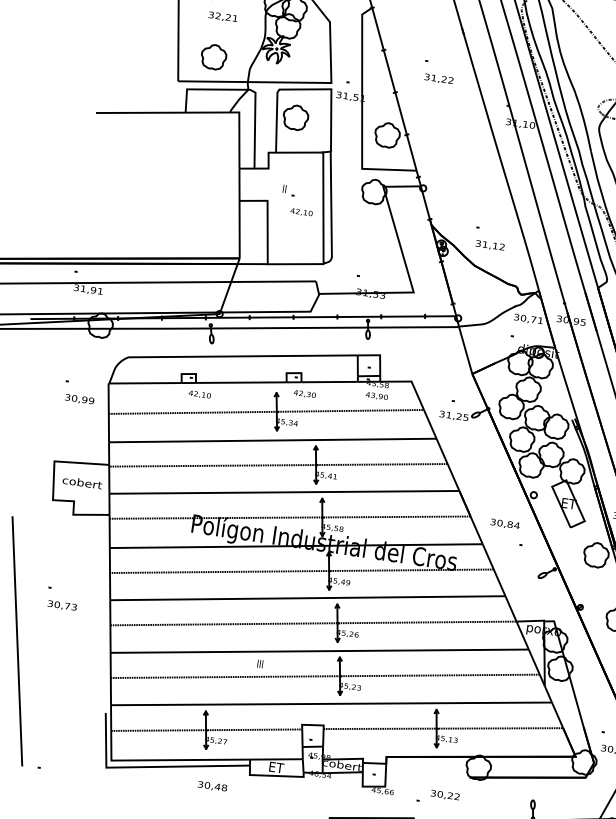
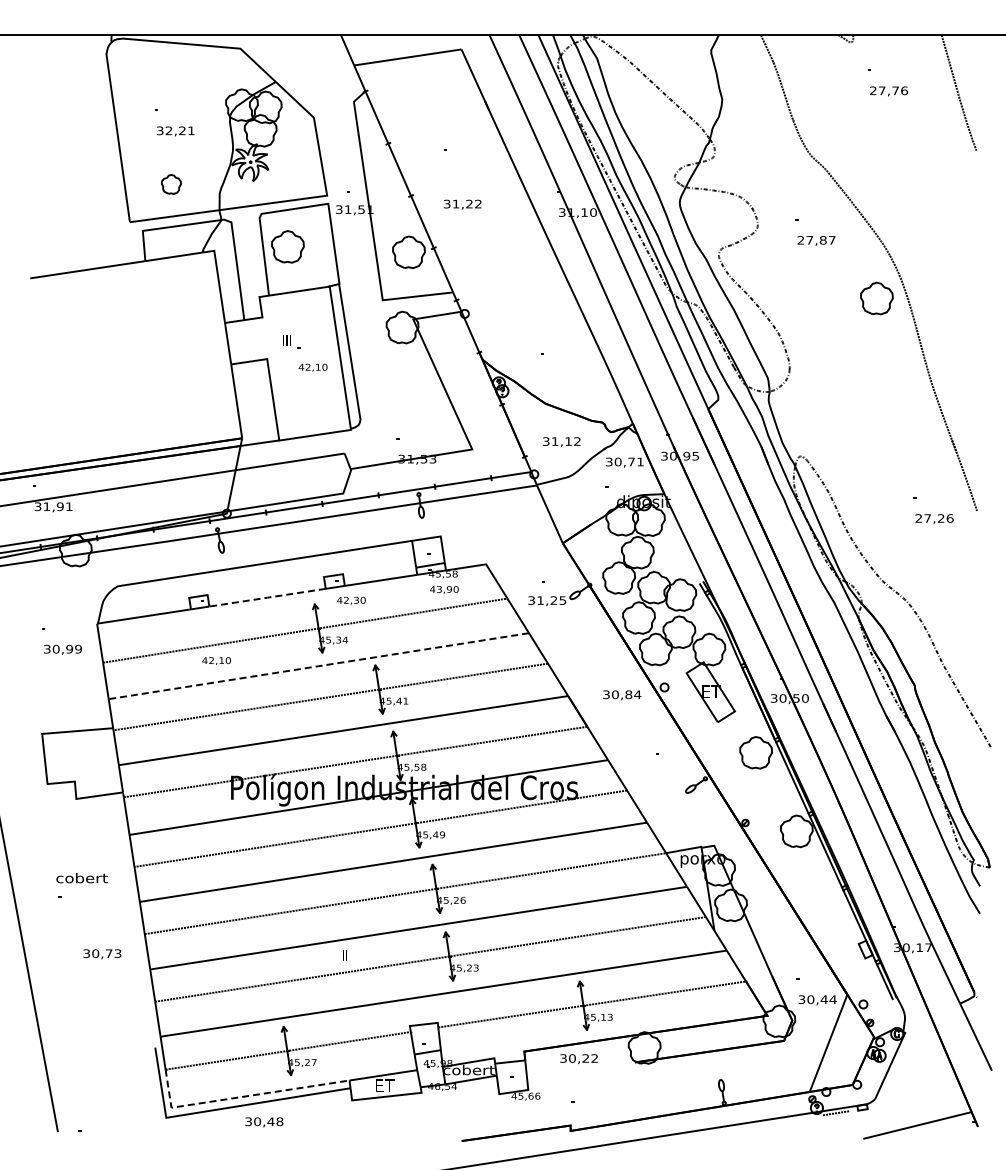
part: (214, 57) -> (171, 184), size x0.6
text: (438, 79) -> (462, 204), moved
text: (284, 188) -> (286, 340), II -> III
text: (489, 246) -> (561, 442), moved
line: (241, 382) -> (267, 597), solid -> dashed
text: (199, 394) -> (216, 660), moved
line: (272, 440) -> (318, 666), solid -> dashed
text: (81, 482) -> (81, 878), moved
text: (505, 524) -> (622, 695), moved
text: (62, 606) -> (102, 954), moved
text: (260, 663) -> (344, 955), III -> II
line: (165, 760) -> (241, 1097), solid -> dashed
text: (212, 786) -> (264, 1122), moved
text: (444, 795) -> (578, 1059), moved

